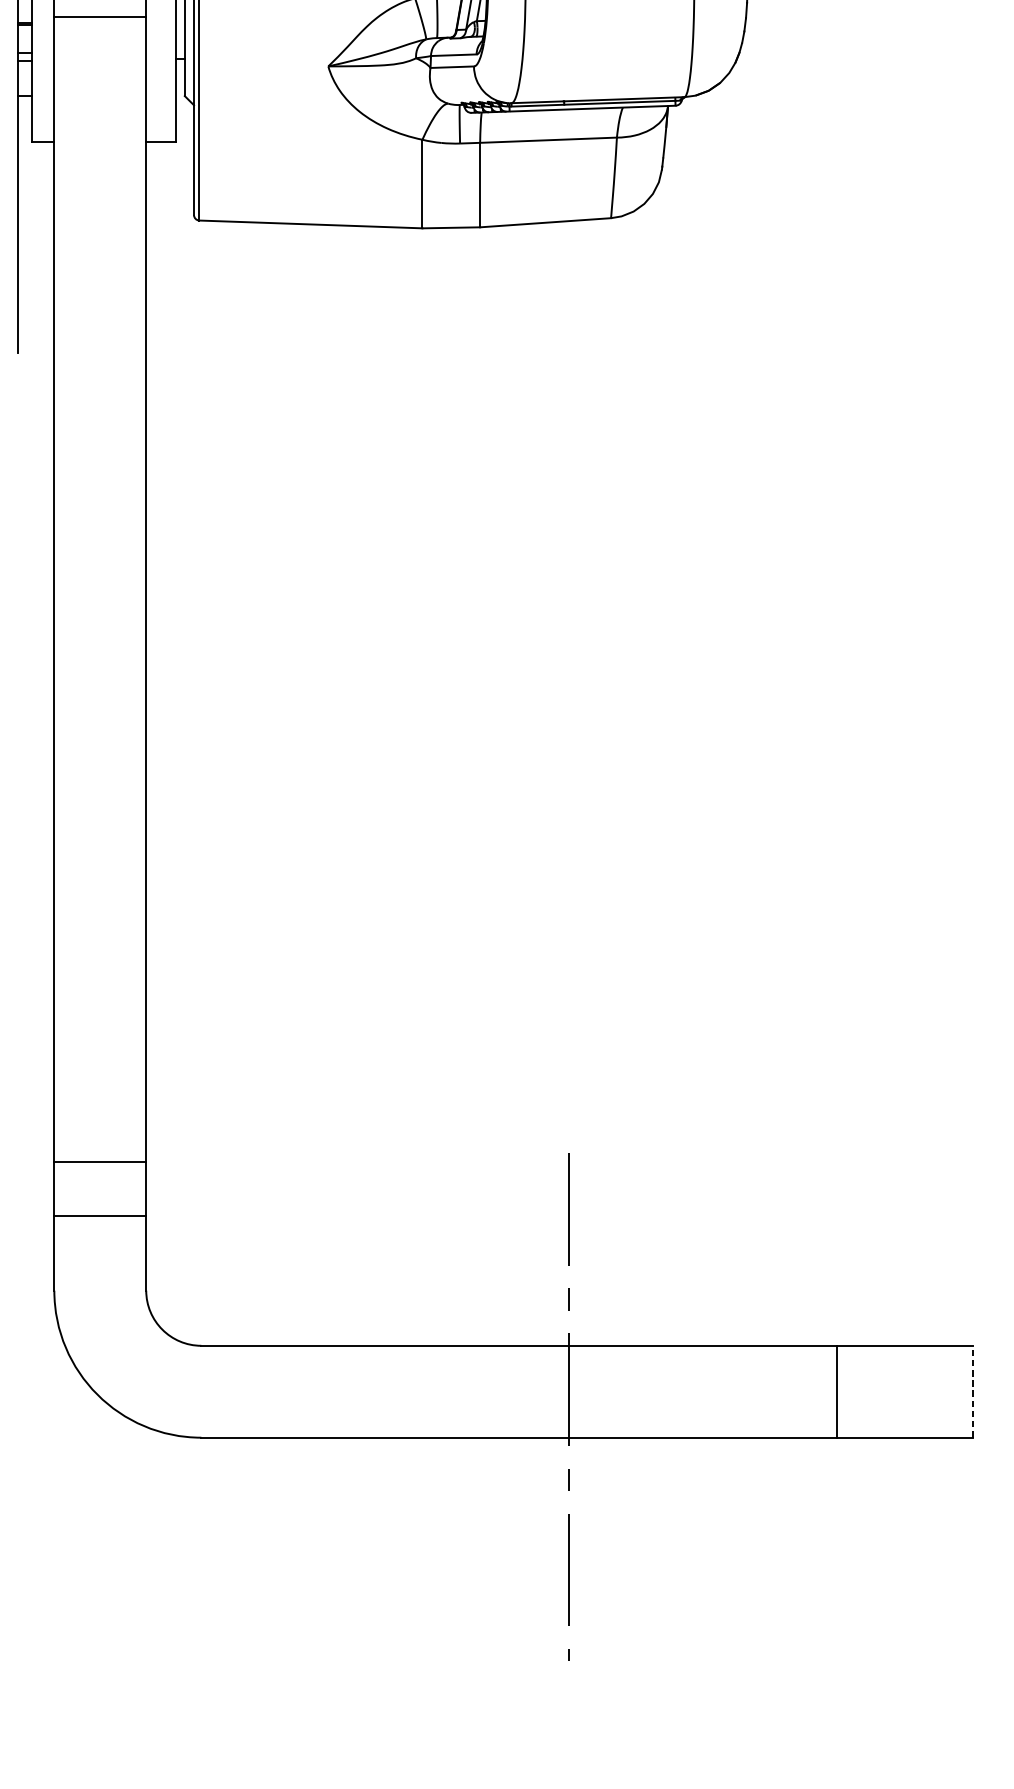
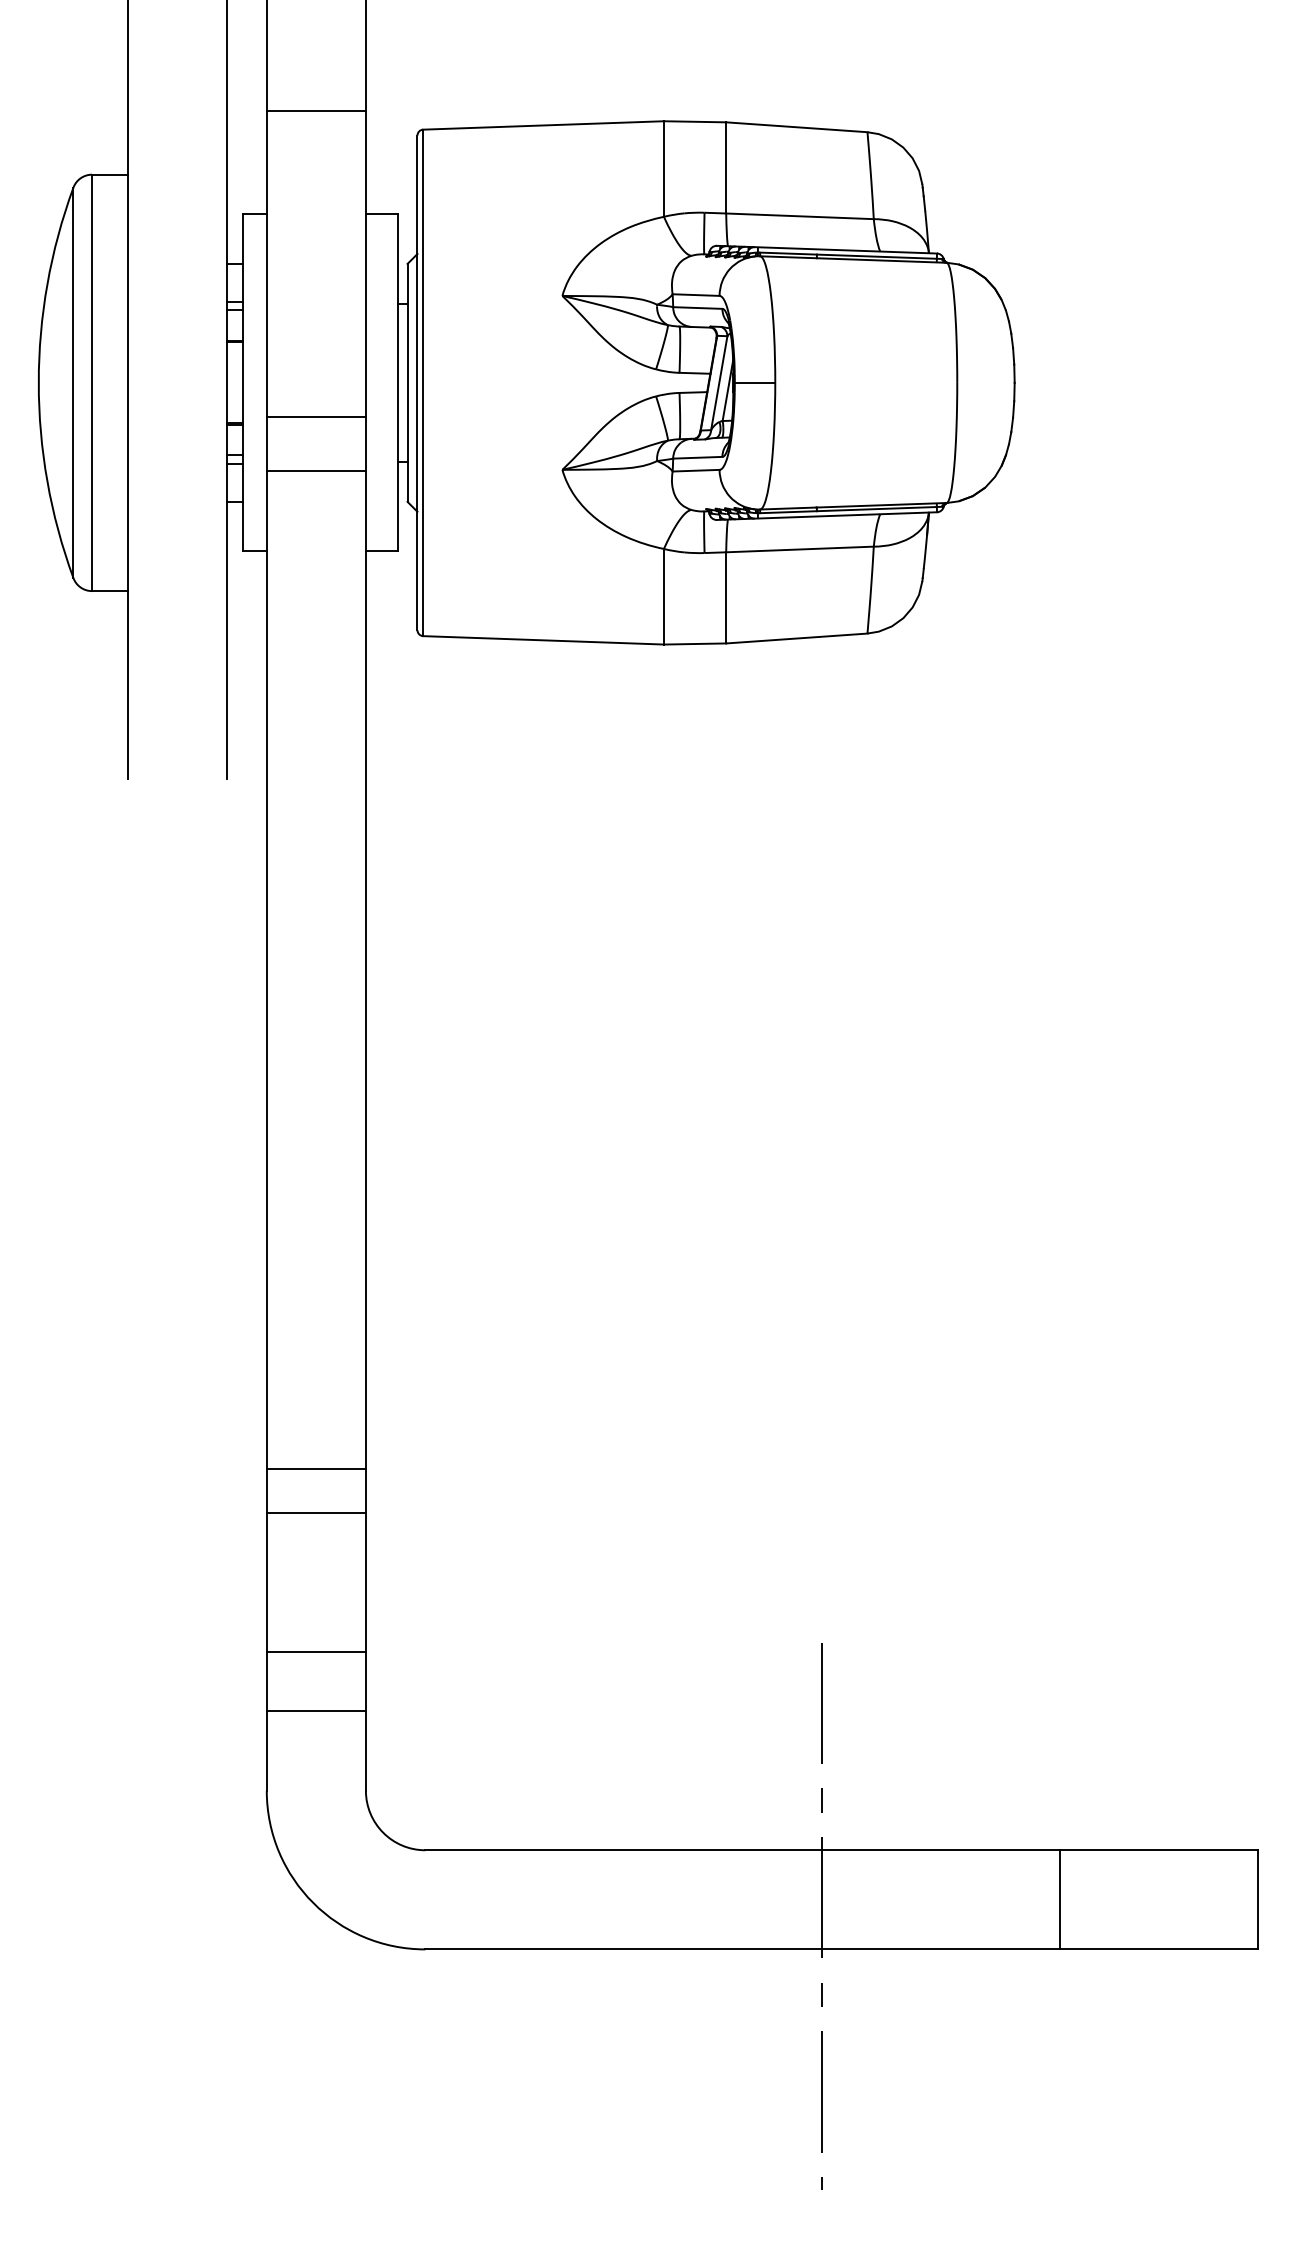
line: (99, 67) -> (315, 471), added
line: (99, 992) -> (315, 1469), added
line: (99, 1032) -> (315, 1512), added
line: (836, 1391) -> (1059, 1899), moved
line: (973, 1391) -> (1258, 1899), dashed -> solid

